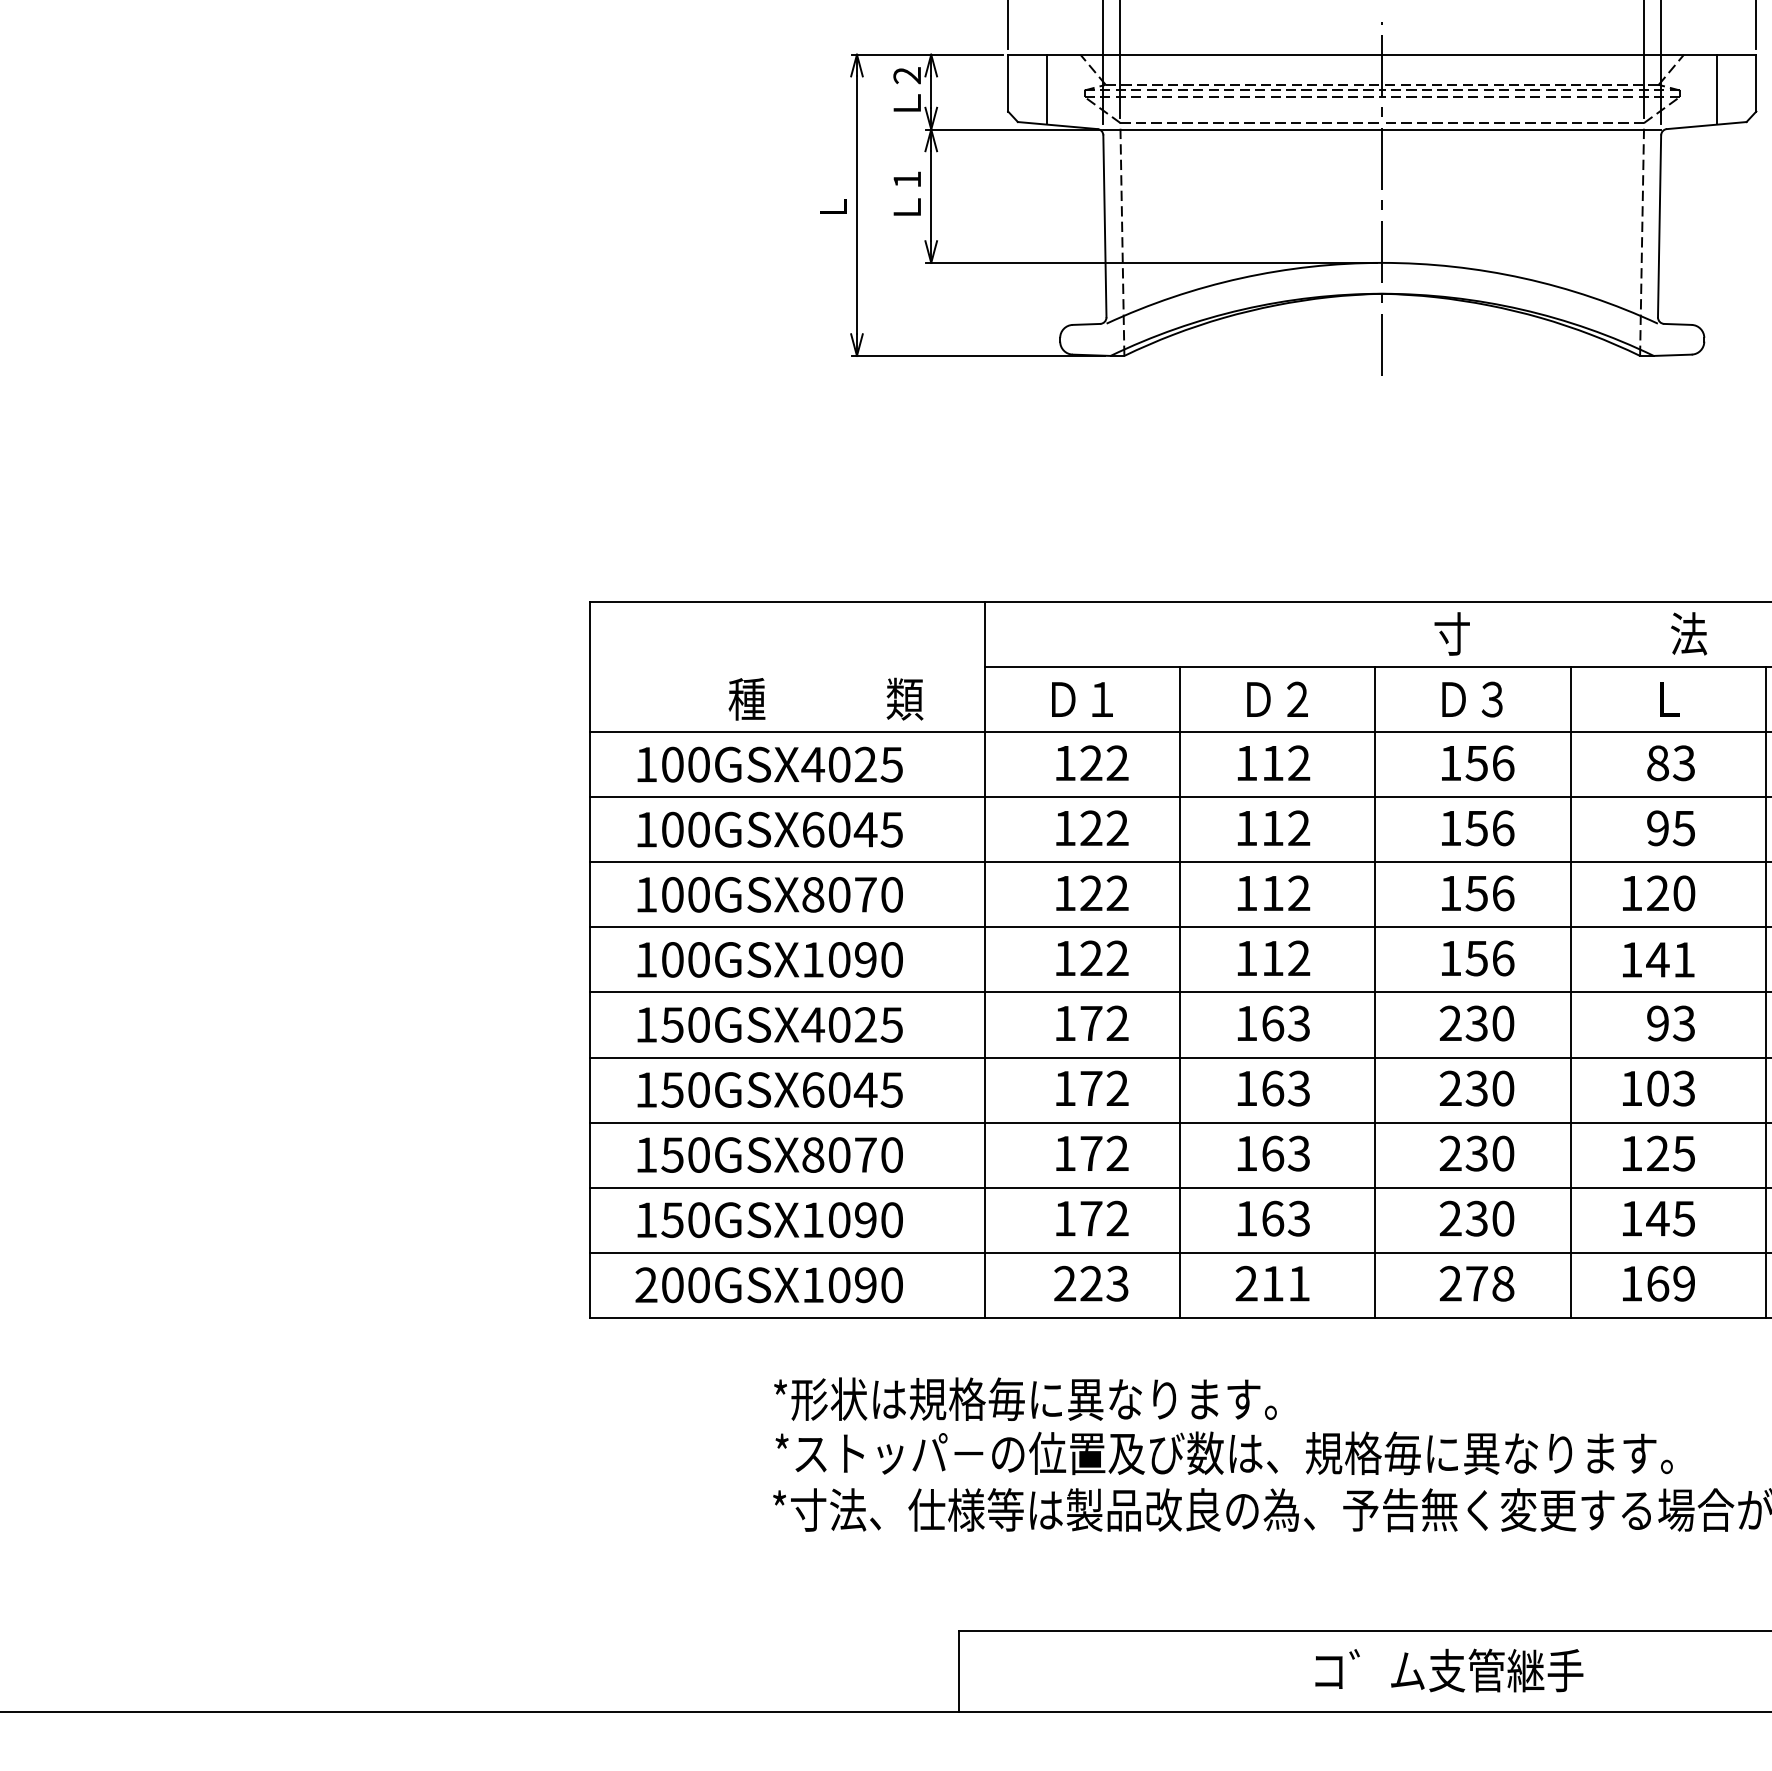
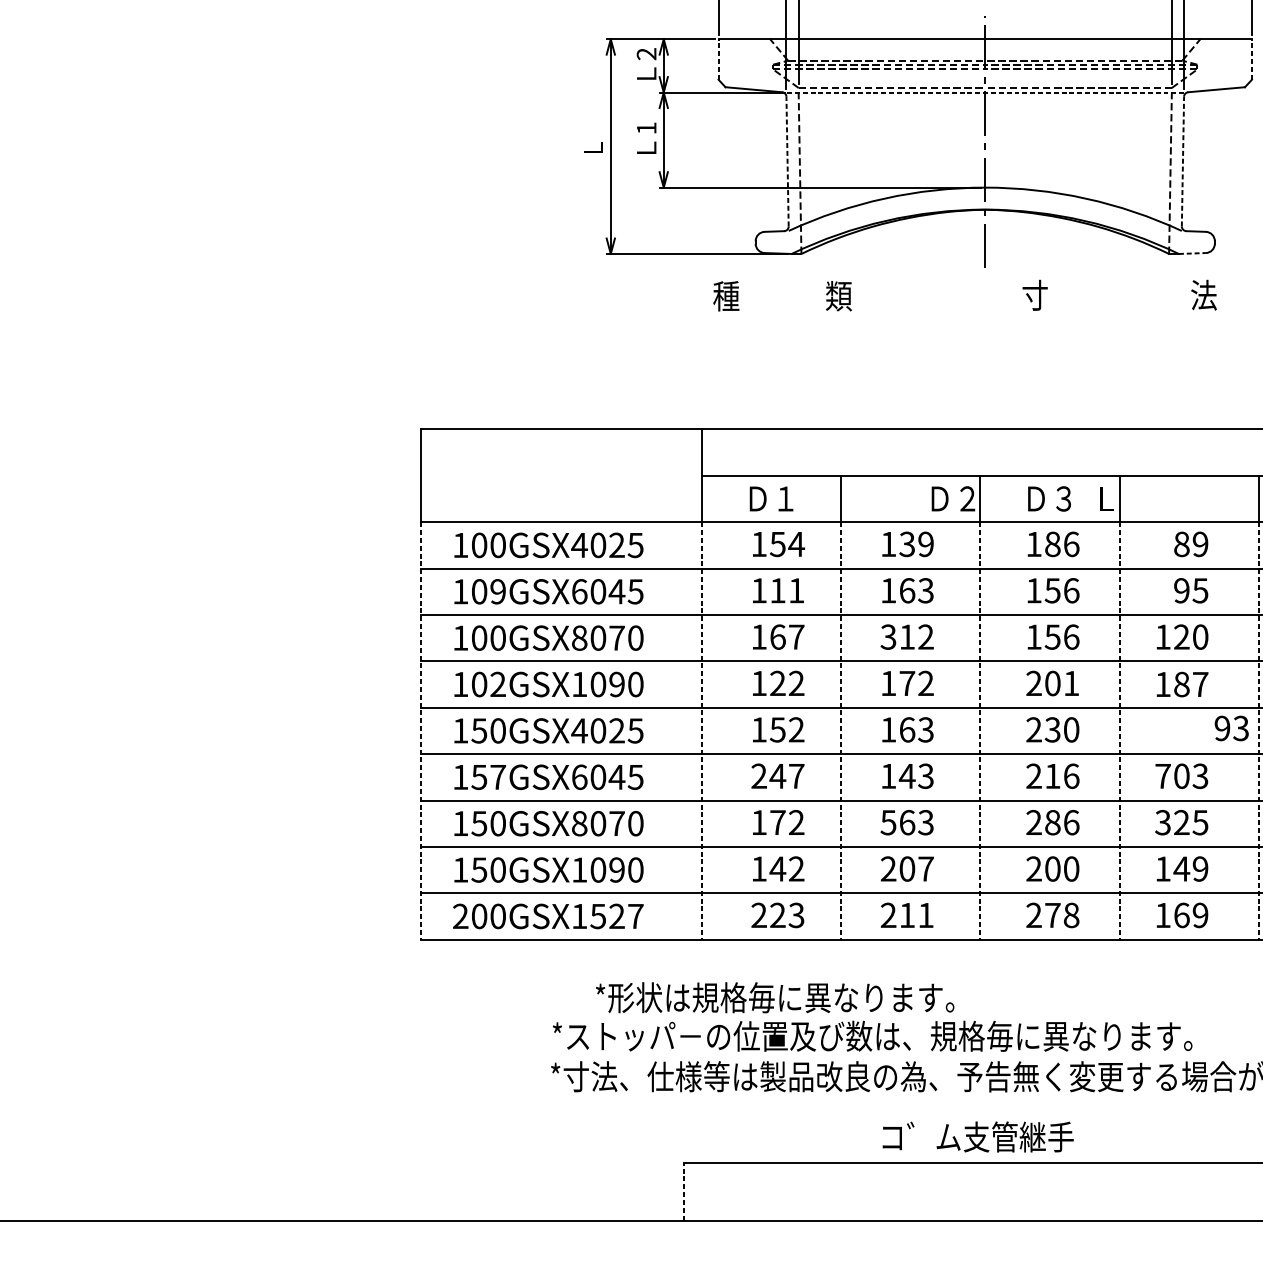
line: (1008, 82) -> (718, 59), solid -> dashed
line: (1756, 82) -> (1252, 59), solid -> dashed
line: (1047, 89) -> (746, 64), removed
line: (1717, 89) -> (1224, 64), removed
line: (1381, 129) -> (984, 92), solid -> dashed
line: (1104, 226) -> (787, 161), solid -> dashed
line: (1659, 226) -> (1182, 161), solid -> dashed
line: (1672, 355) -> (1192, 253), solid -> dashed
text: (1570, 633) -> (1119, 295), moved
text: (825, 698) -> (782, 295), moved
text: (1277, 698) -> (953, 498), moved
text: (1669, 699) -> (1106, 498), moved
text: (1104, 763) -> (787, 544), 122 -> 154
text: (1285, 763) -> (916, 544), 112 -> 139
text: (1476, 763) -> (1052, 544), 156 -> 186
text: (1683, 763) -> (1200, 544), 83 -> 89
text: (1104, 827) -> (787, 590), 122 -> 111
text: (1286, 828) -> (917, 590), 112 -> 163
text: (698, 829) -> (497, 591), 100GSX6045 -> 109GSX6045
text: (1104, 893) -> (787, 637), 122 -> 167
text: (1246, 893) -> (888, 637), 112 -> 312
text: (1272, 958) -> (907, 683), 112 -> 172
text: (1476, 958) -> (1052, 683), 156 -> 201
text: (698, 959) -> (497, 684), 100GSX1090 -> 102GSX1090
text: (1670, 959) -> (1190, 684), 141 -> 187
text: (1091, 1023) -> (778, 729), 172 -> 152
text: (1670, 1023) -> (1231, 728), moved
line: (590, 1024) -> (420, 730), solid -> dashed
line: (985, 1024) -> (702, 730), solid -> dashed
line: (1180, 1024) -> (841, 730), solid -> dashed
line: (1375, 1024) -> (980, 730), solid -> dashed
line: (1570, 1024) -> (1119, 730), solid -> dashed
line: (1765, 1024) -> (1258, 730), solid -> dashed
text: (1091, 1087) -> (778, 775), 172 -> 247
text: (1272, 1088) -> (907, 776), 163 -> 143
text: (1489, 1088) -> (1061, 776), 230 -> 216
text: (1631, 1088) -> (1162, 776), 103 -> 703
text: (699, 1089) -> (498, 776), 150GSX6045 -> 157GSX6045
text: (1246, 1153) -> (888, 822), 163 -> 563
text: (1489, 1153) -> (1061, 822), 230 -> 286
text: (1631, 1153) -> (1162, 822), 125 -> 325
text: (1091, 1218) -> (778, 868), 172 -> 142
text: (1272, 1218) -> (907, 868), 163 -> 207
text: (1476, 1218) -> (1052, 868), 230 -> 200
text: (1683, 1218) -> (1200, 868), 145 -> 149
text: (865, 1285) -> (616, 916), 200GSX1090 -> 200GSX1527
text: (1025, 1398) -> (775, 997), moved
text: (1449, 1670) -> (978, 1136), moved
line: (959, 1671) -> (683, 1191), solid -> dashed

